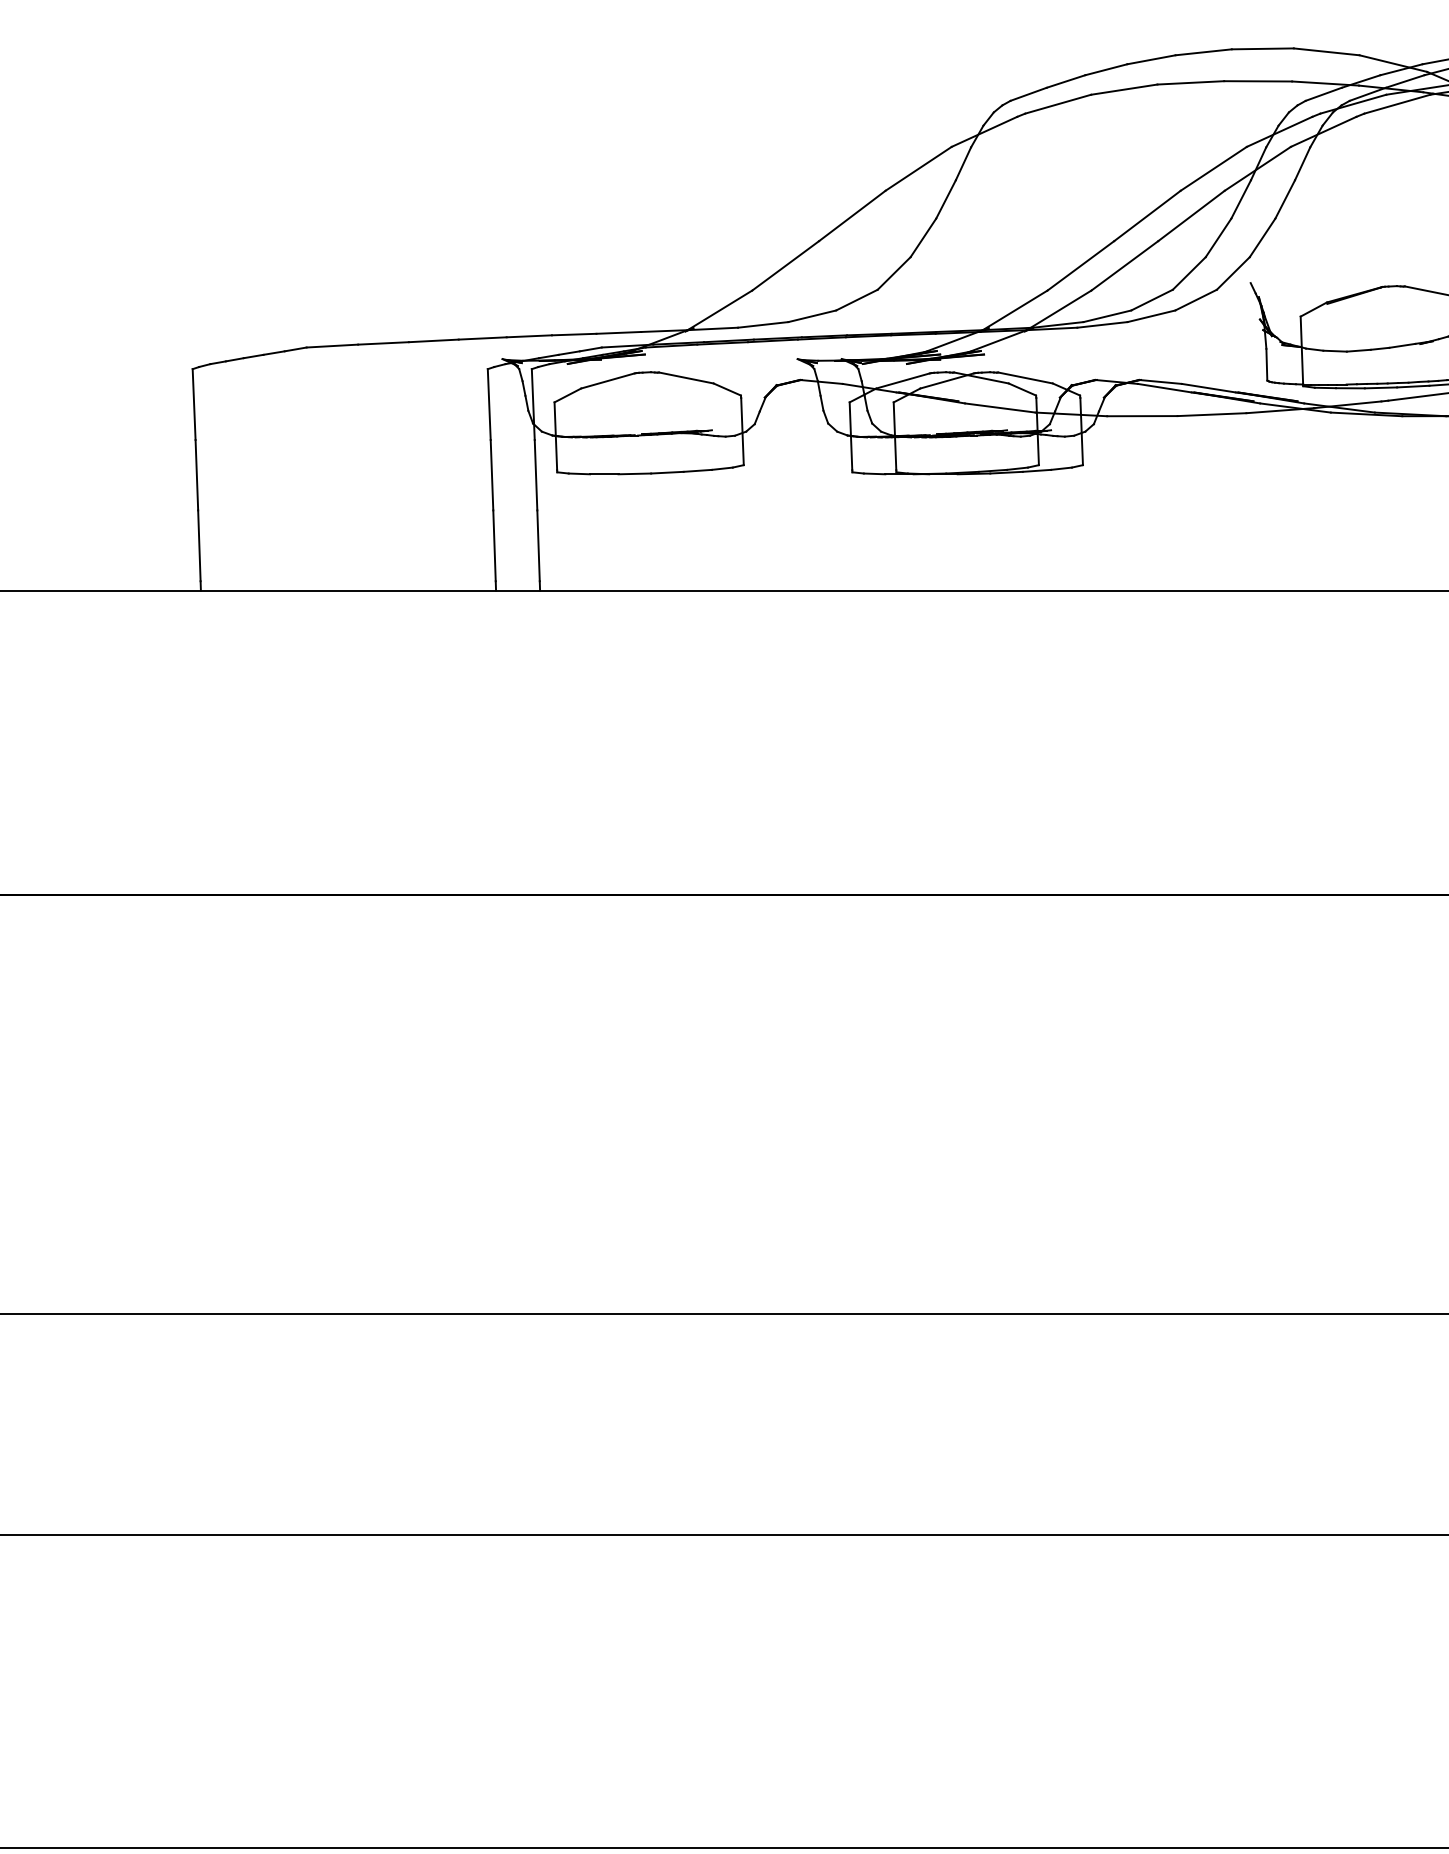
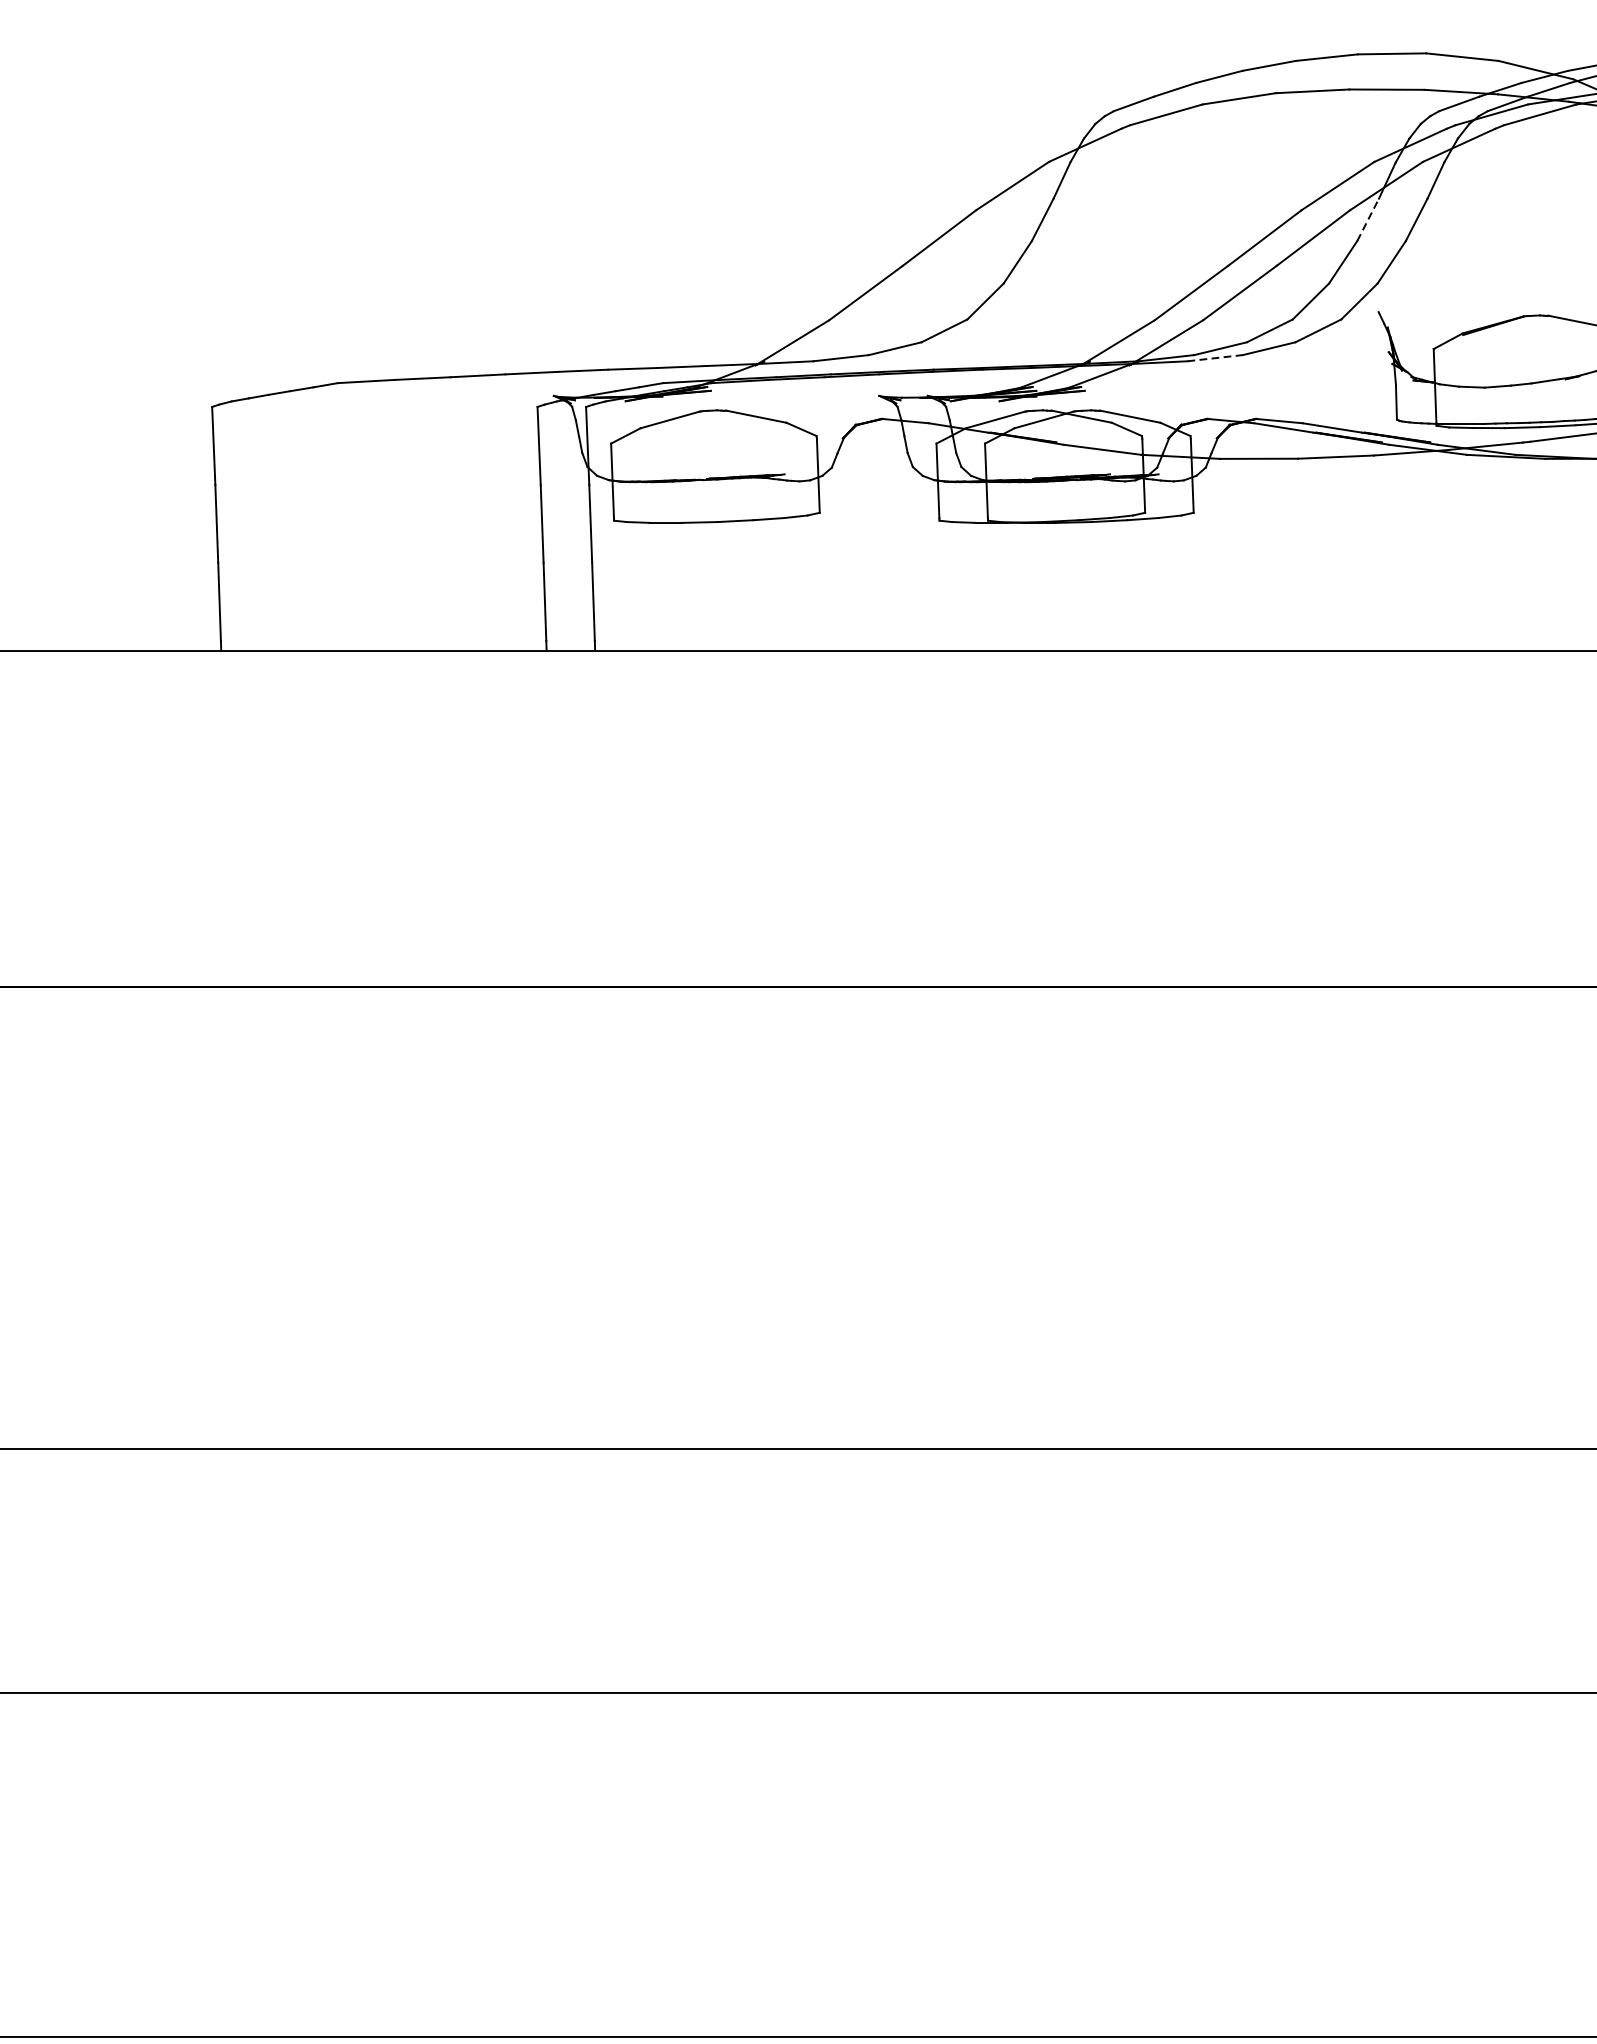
line: (1241, 199) -> (1368, 219), solid -> dashed
line: (1102, 324) -> (1215, 357), solid -> dashed

